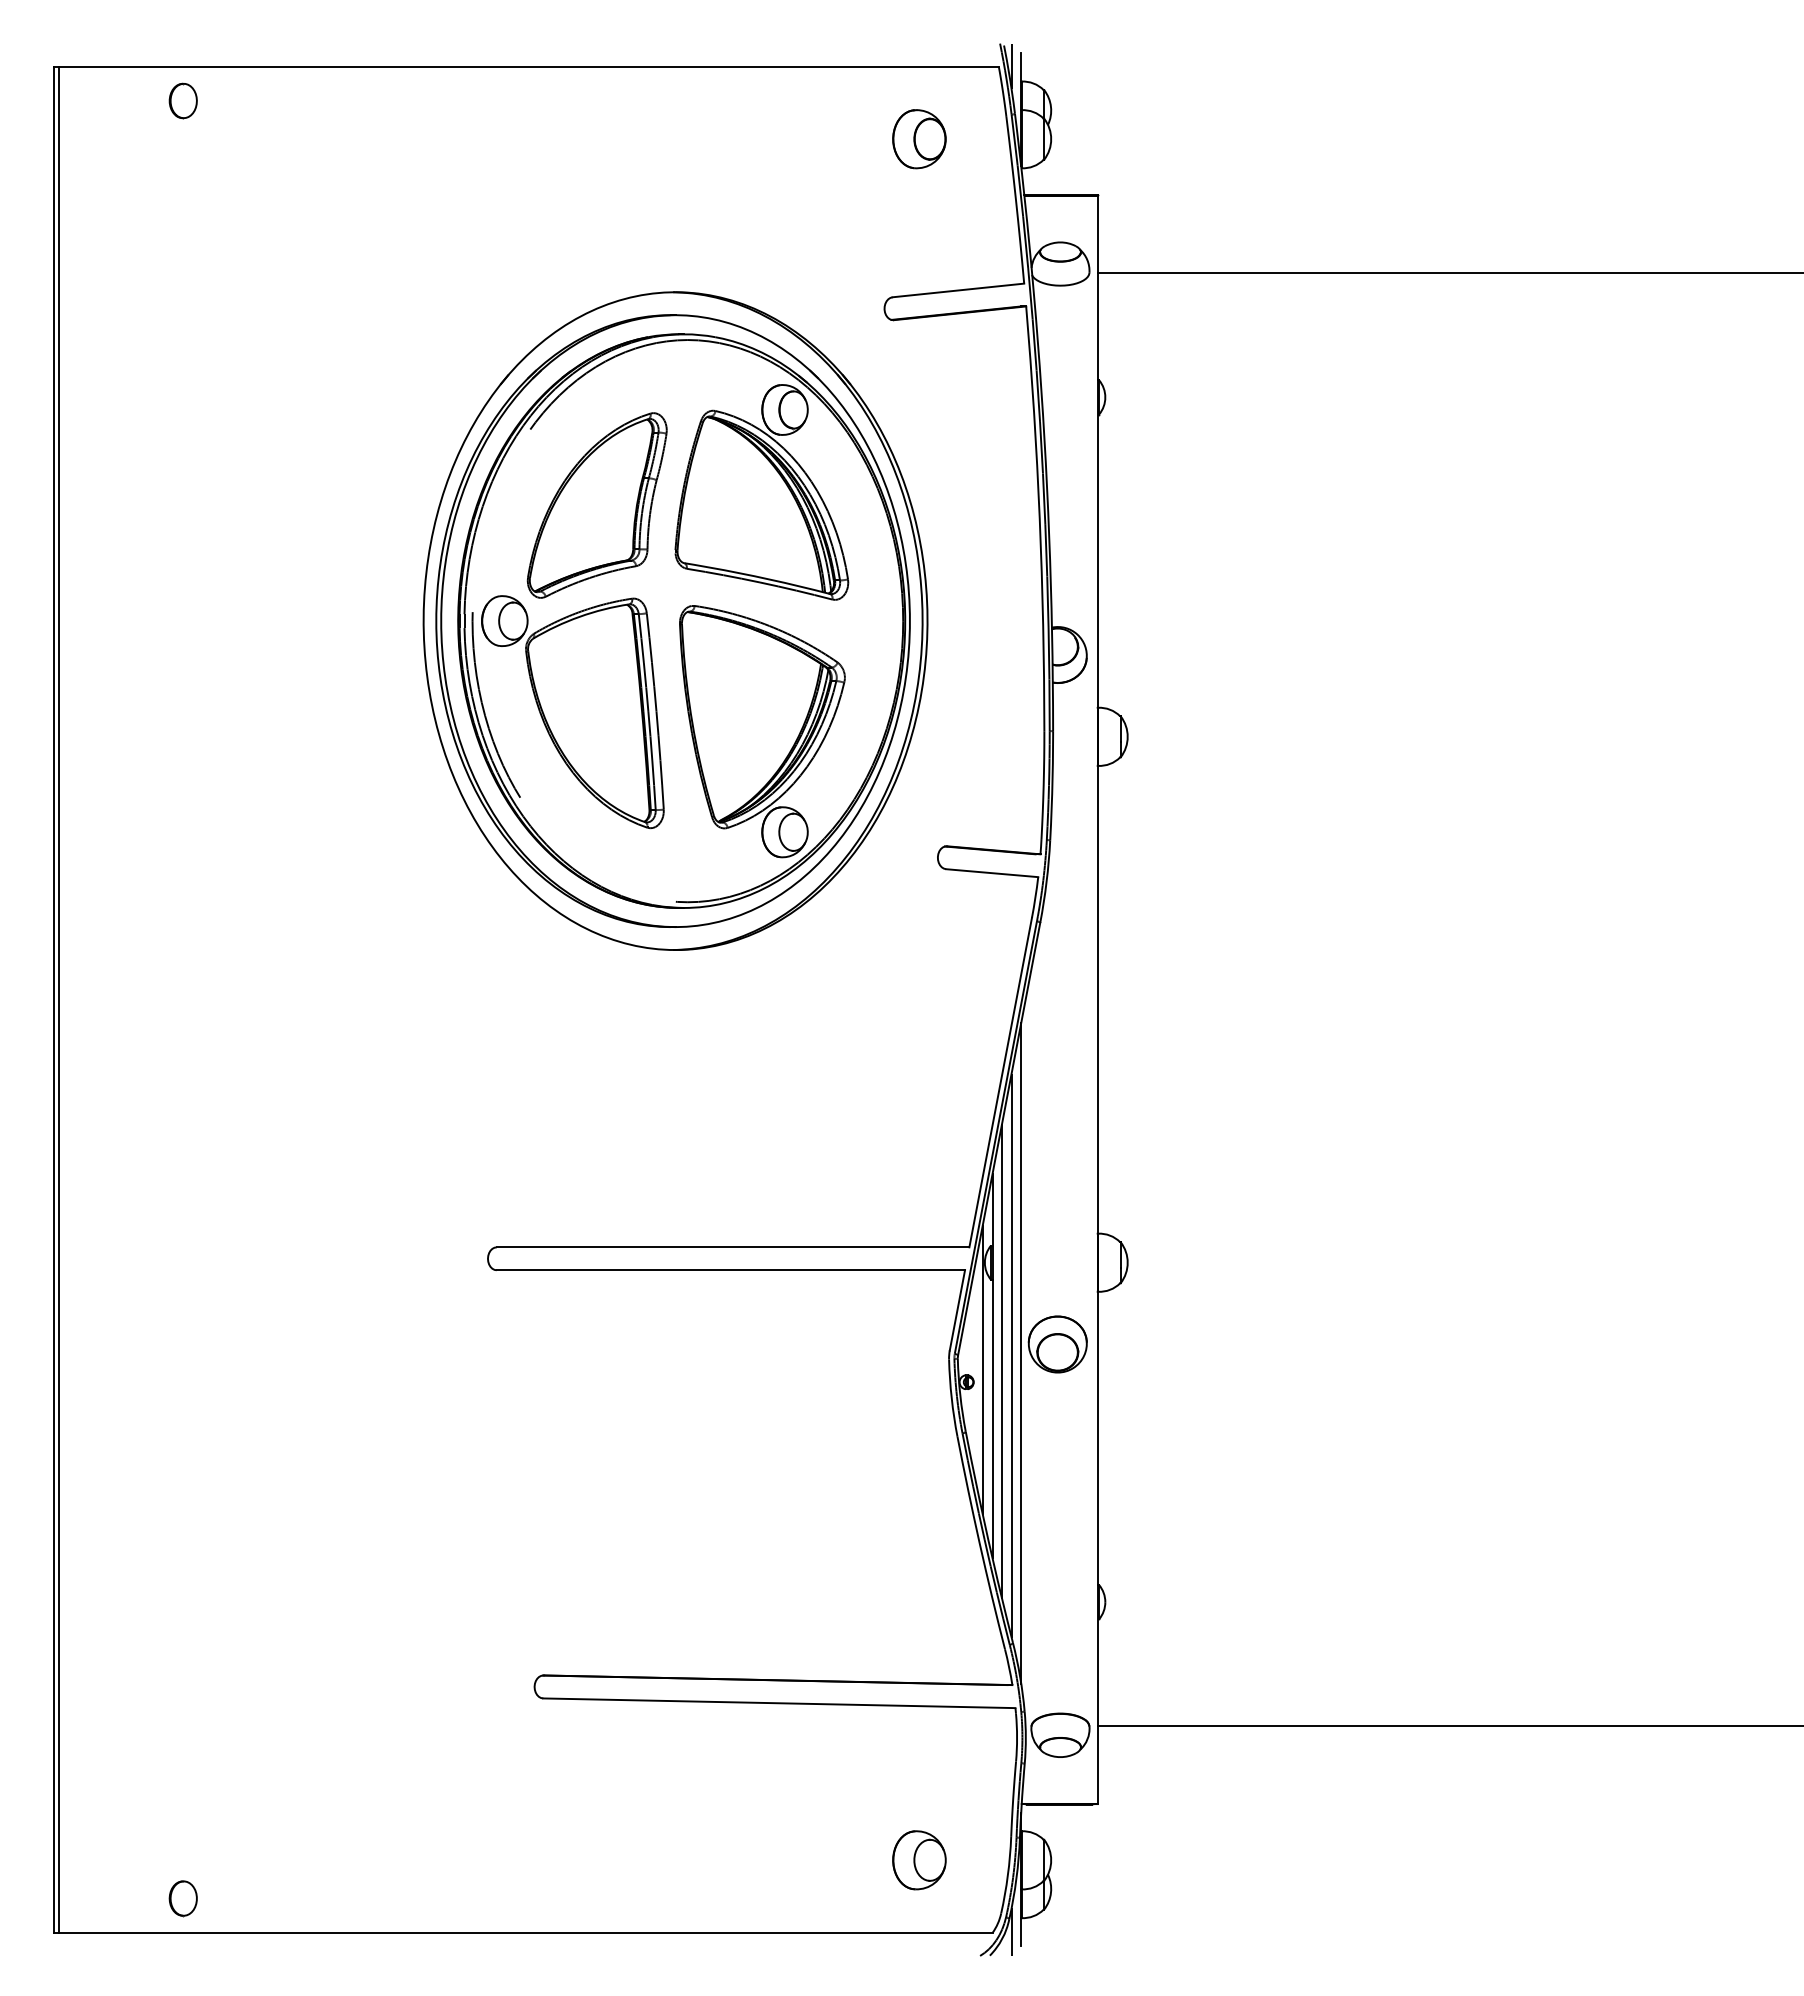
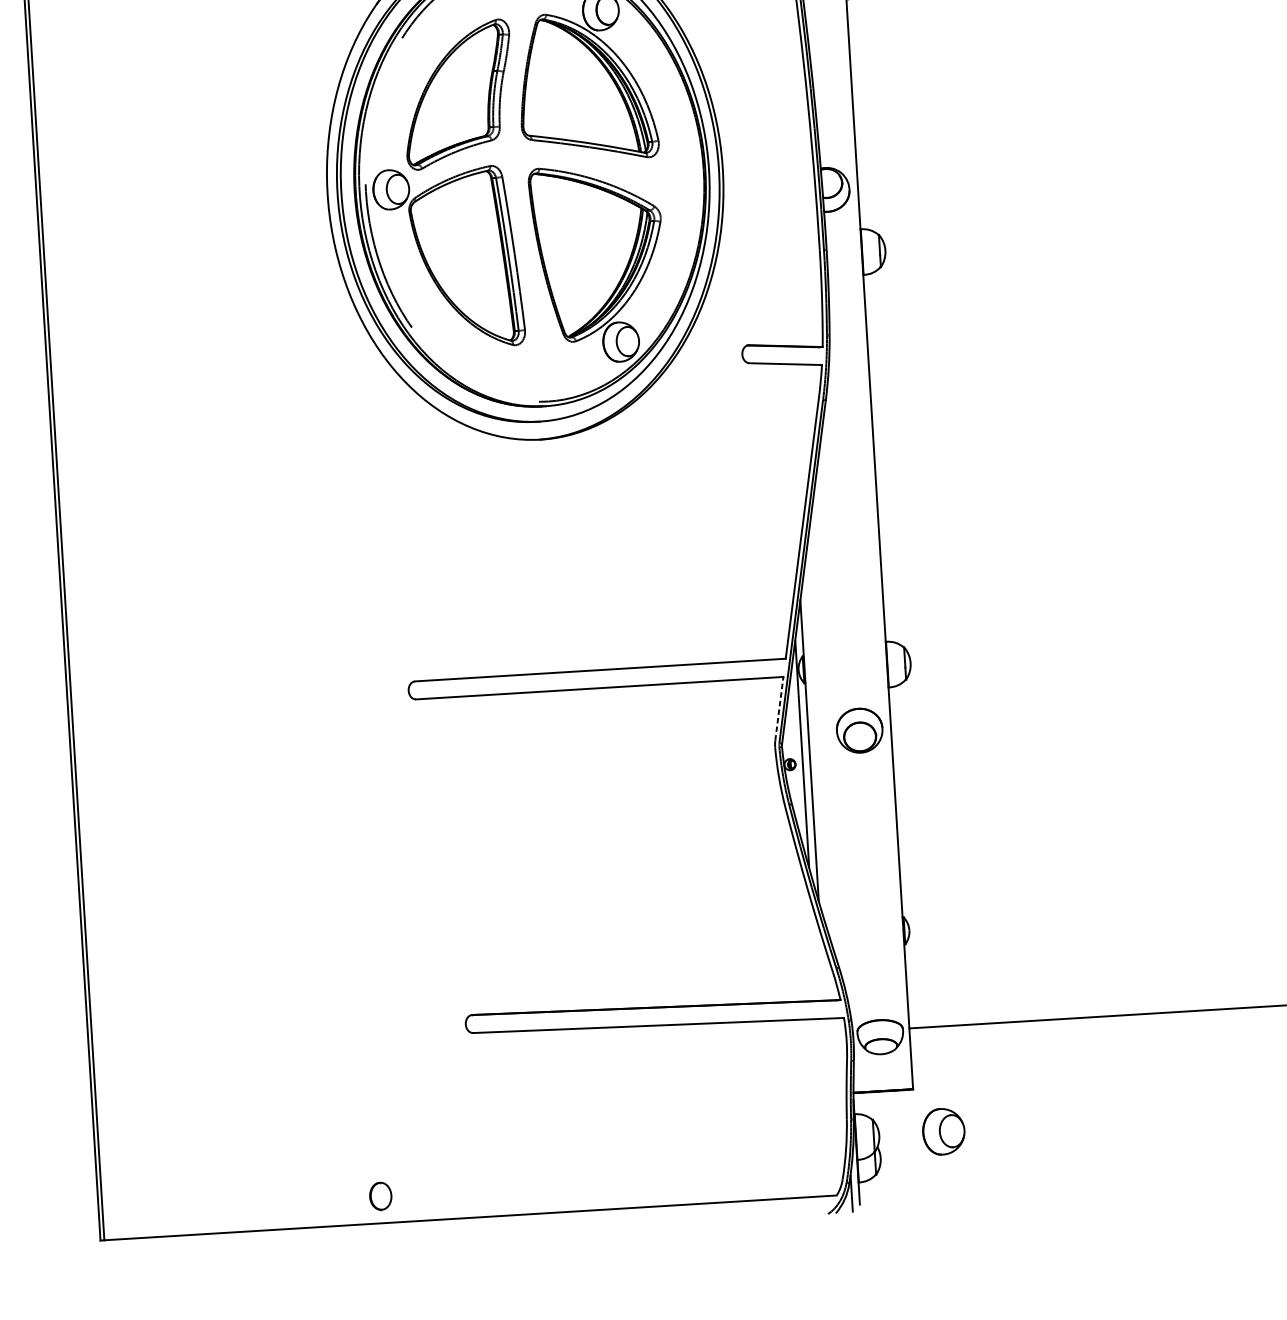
line: (957, 1310) -> (779, 708), solid -> dashed
line: (1021, 1353) -> (831, 739), removed
line: (1011, 1355) -> (823, 741), removed
line: (1002, 1360) -> (817, 745), removed
part: (919, 1860) -> (943, 1131), moved
part: (182, 1898) -> (380, 1196), moved

